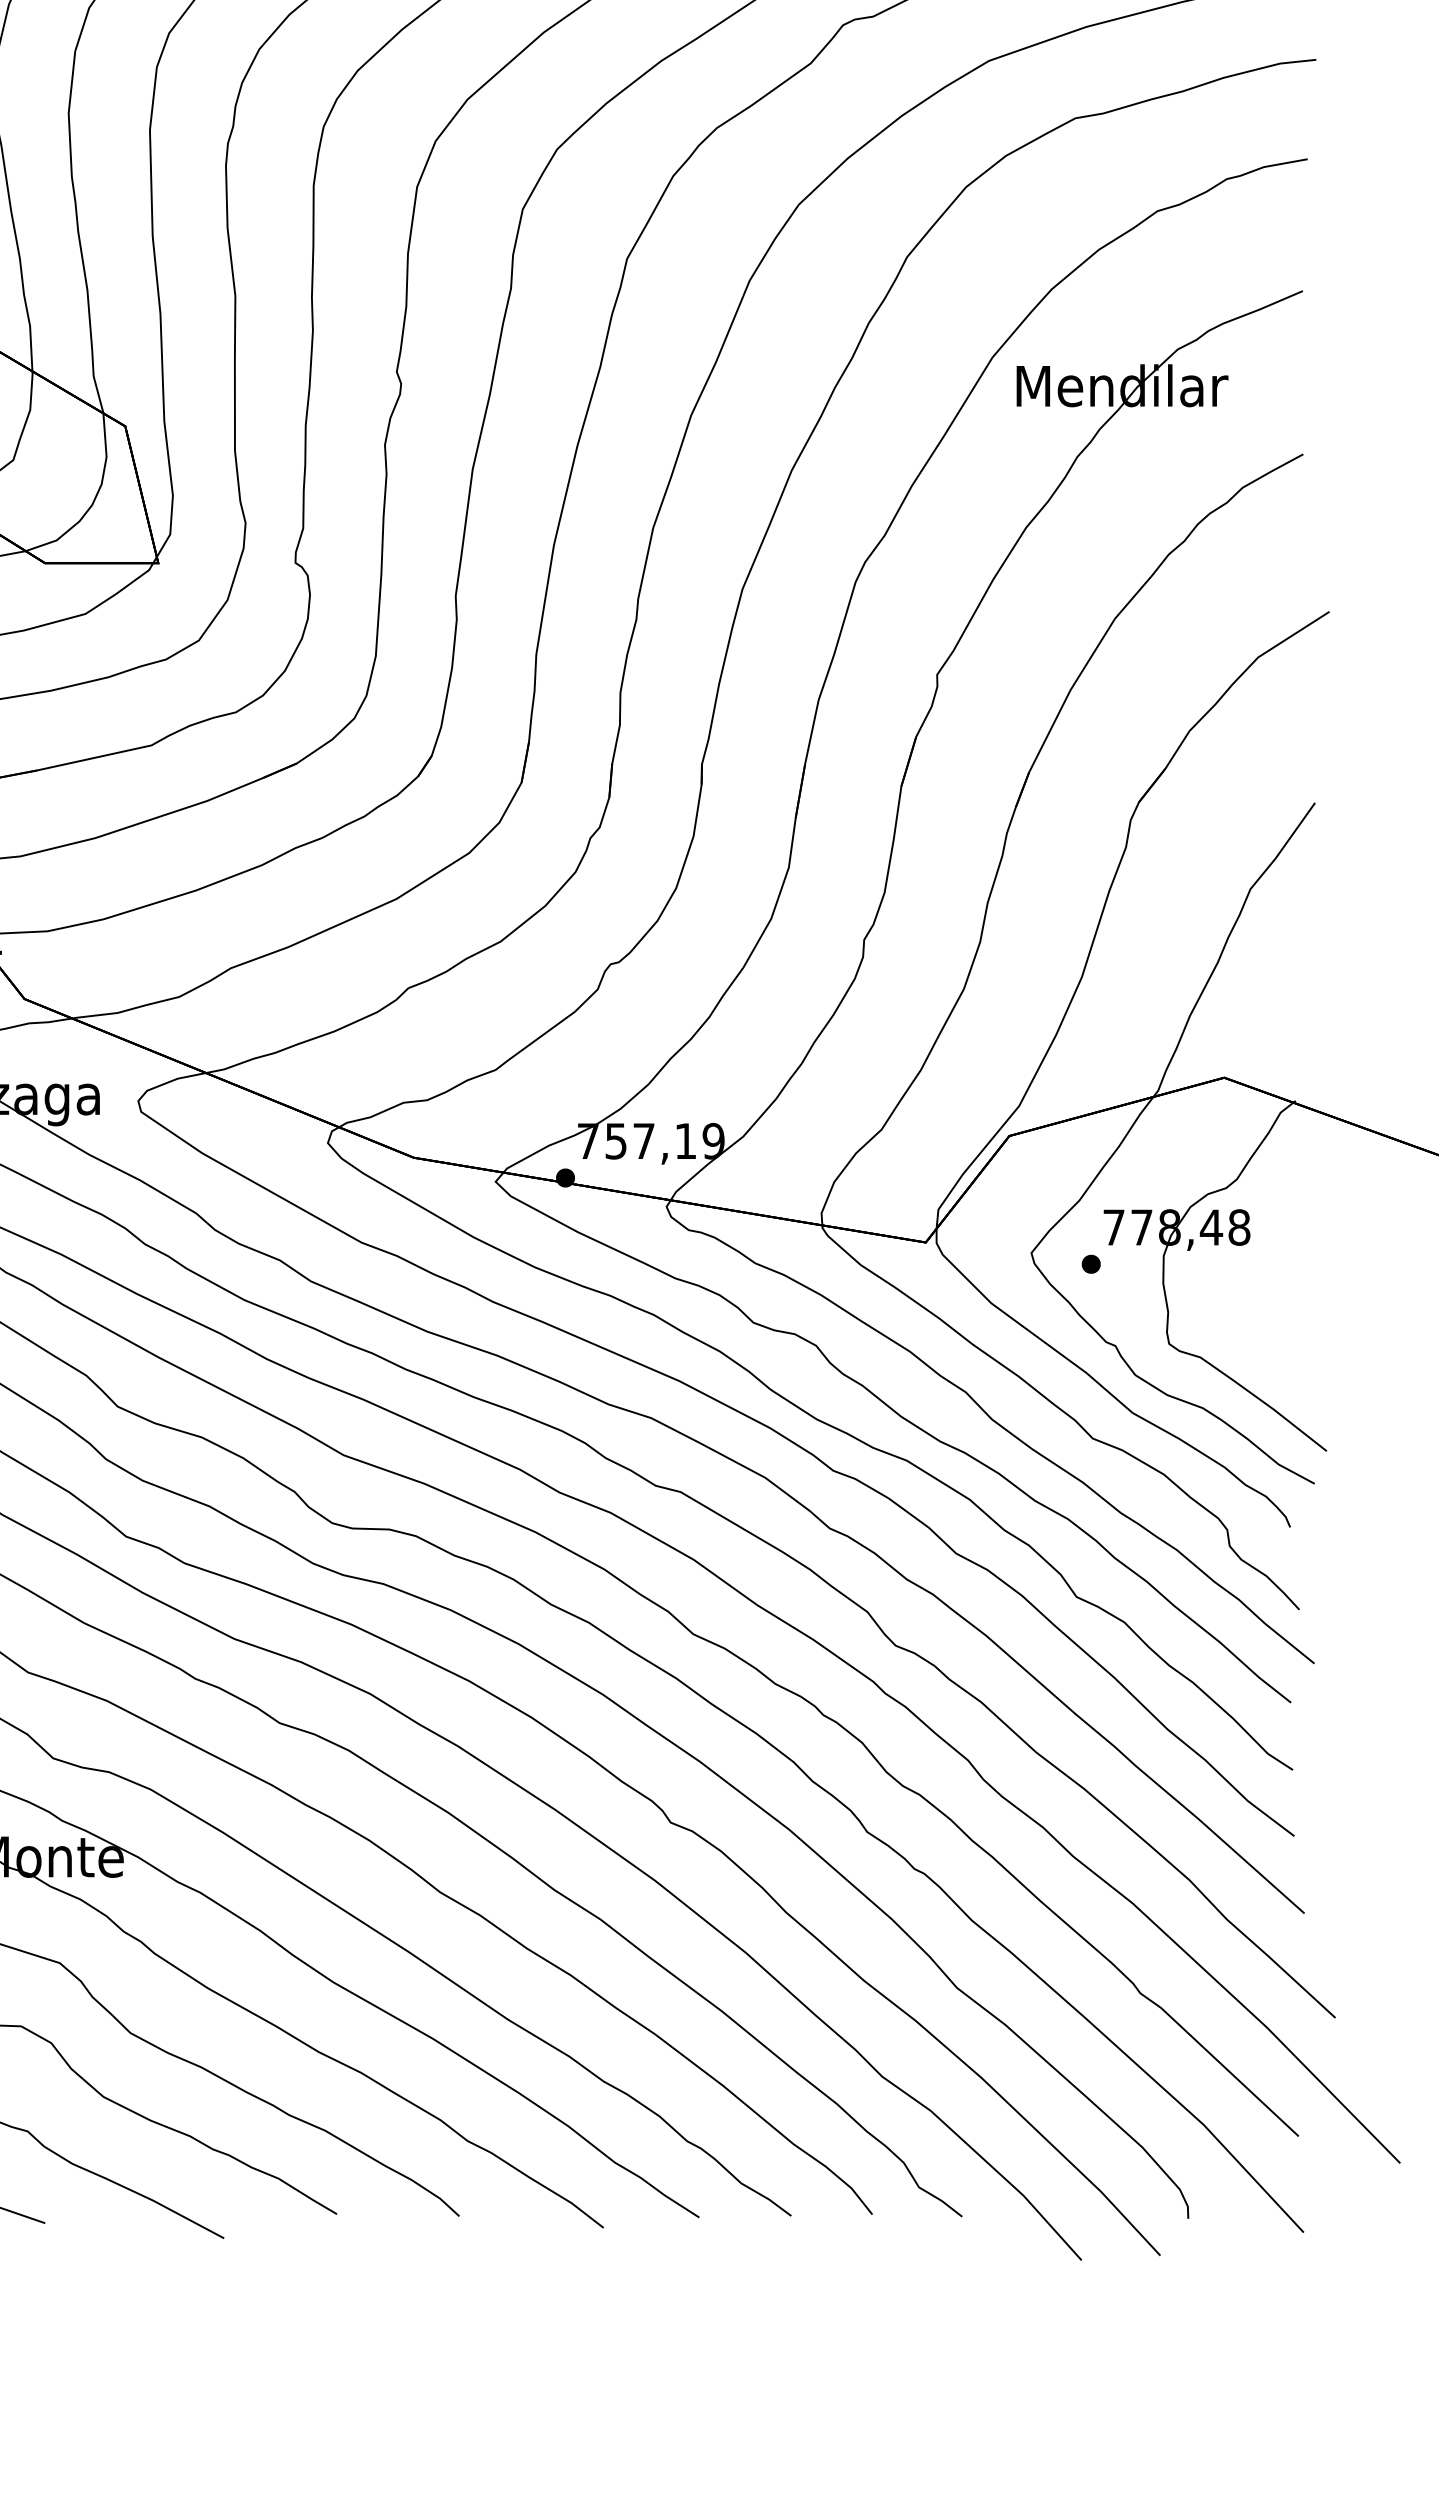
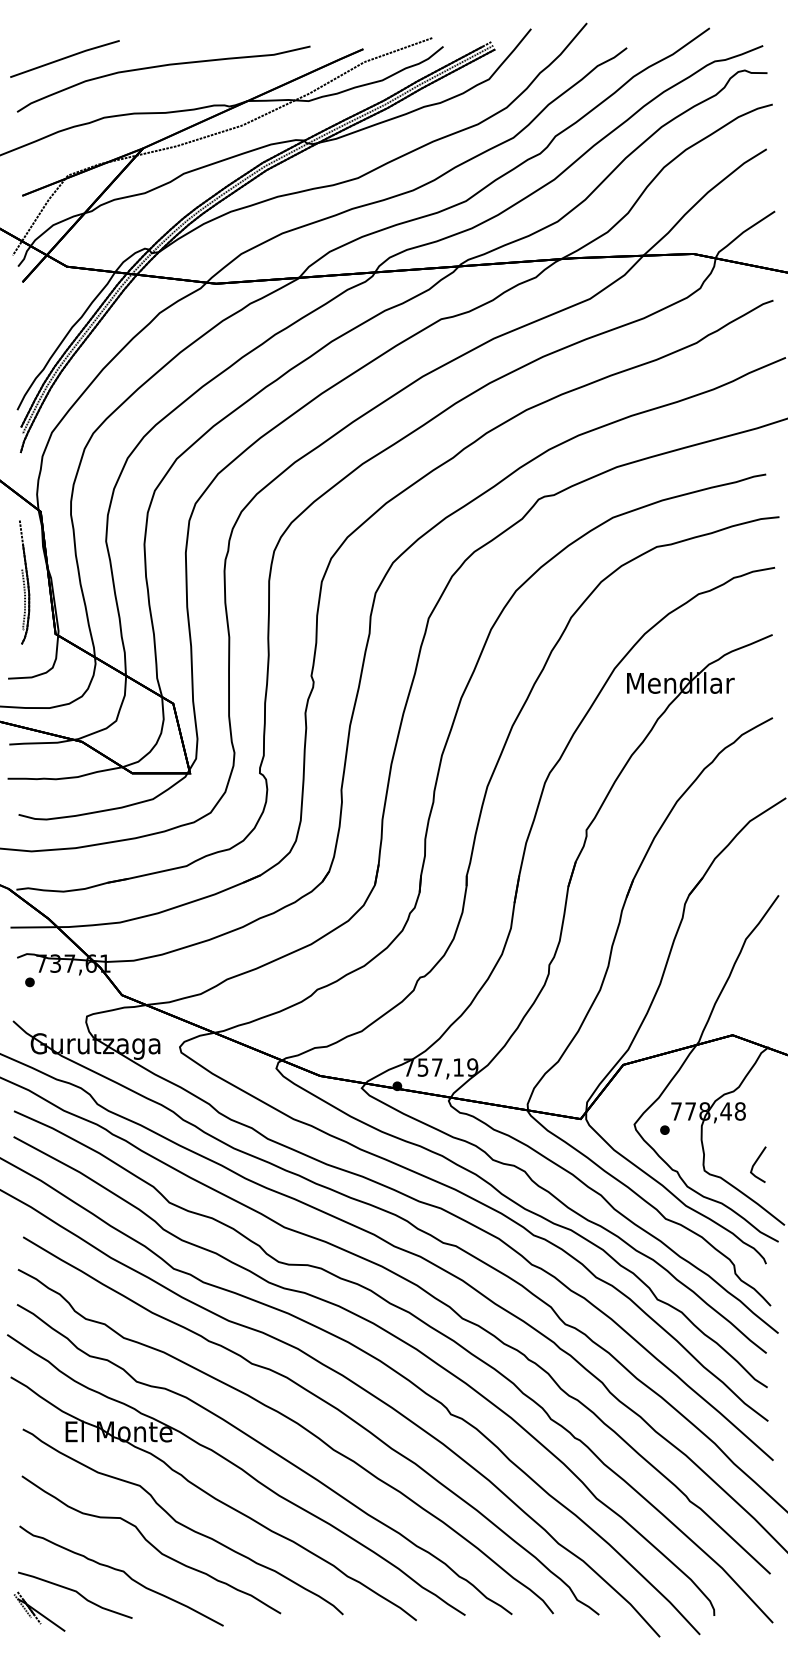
line: (1271, 1327) -> (756, 1162), added

